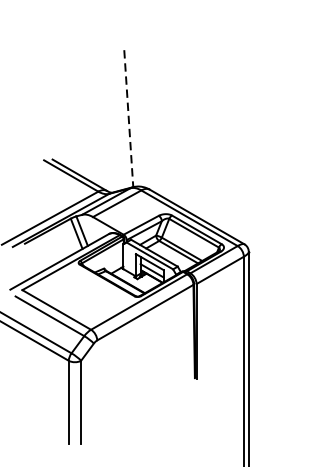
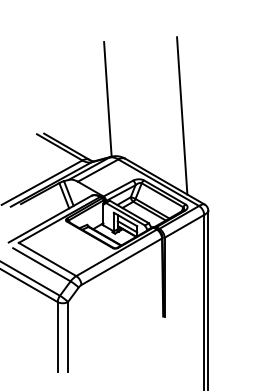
line: (128, 118) -> (107, 99), dashed -> solid
line: (217, 137) -> (182, 115), added

